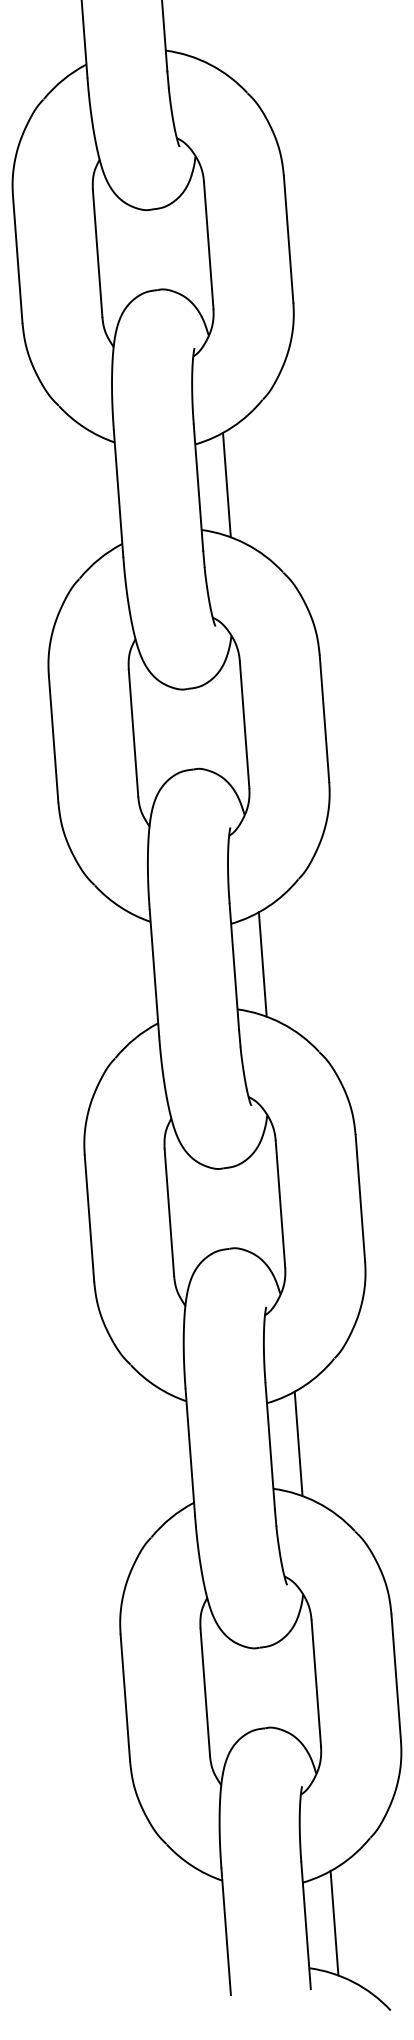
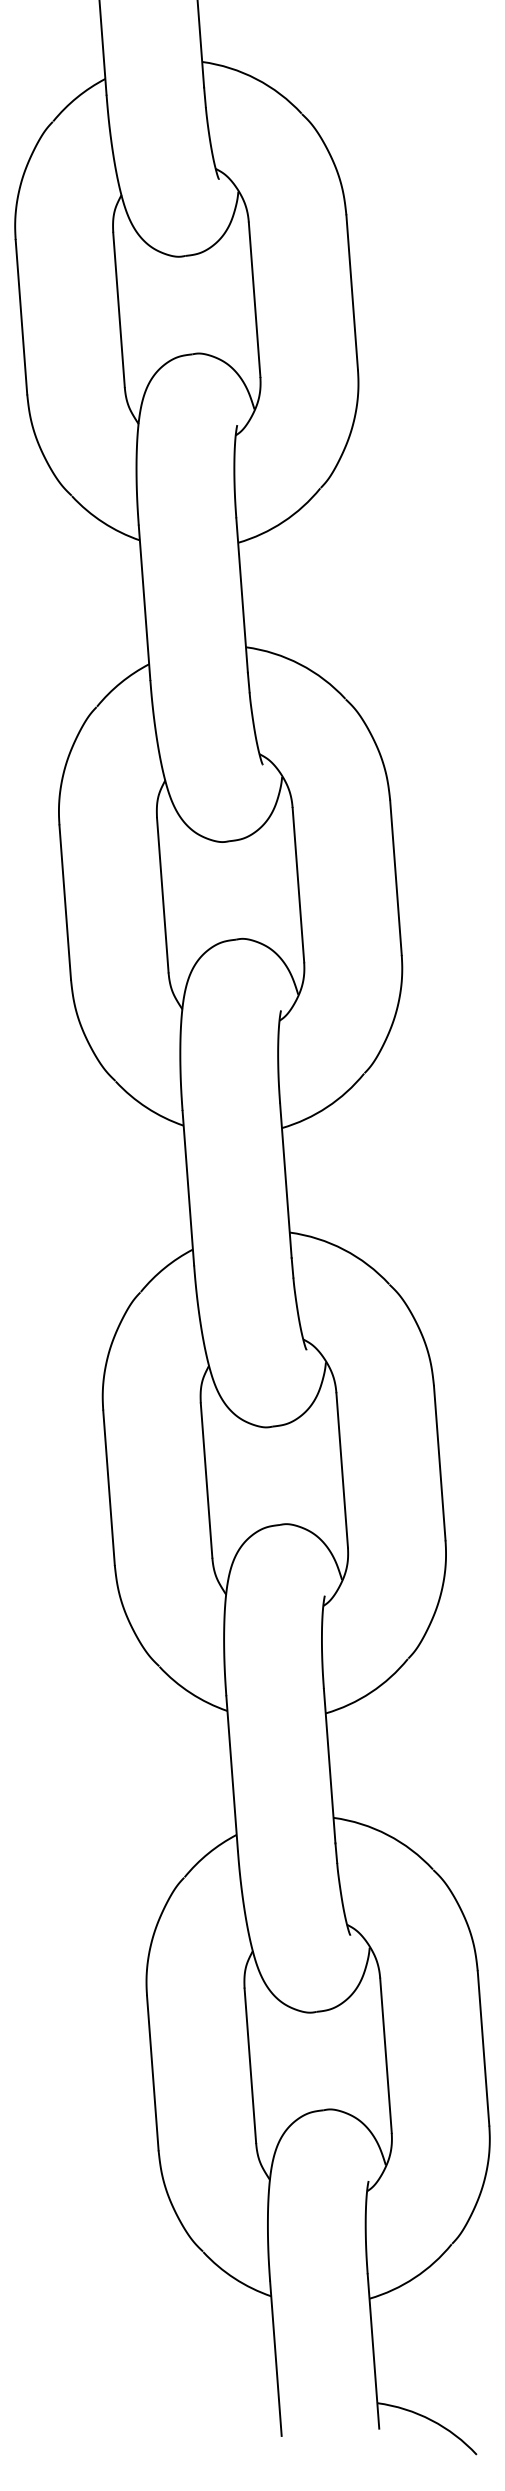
line: (226, 484) -> (276, 591), removed
line: (262, 964) -> (320, 1177), removed
line: (298, 1443) -> (364, 1762), removed
line: (334, 1923) -> (408, 2348), removed

